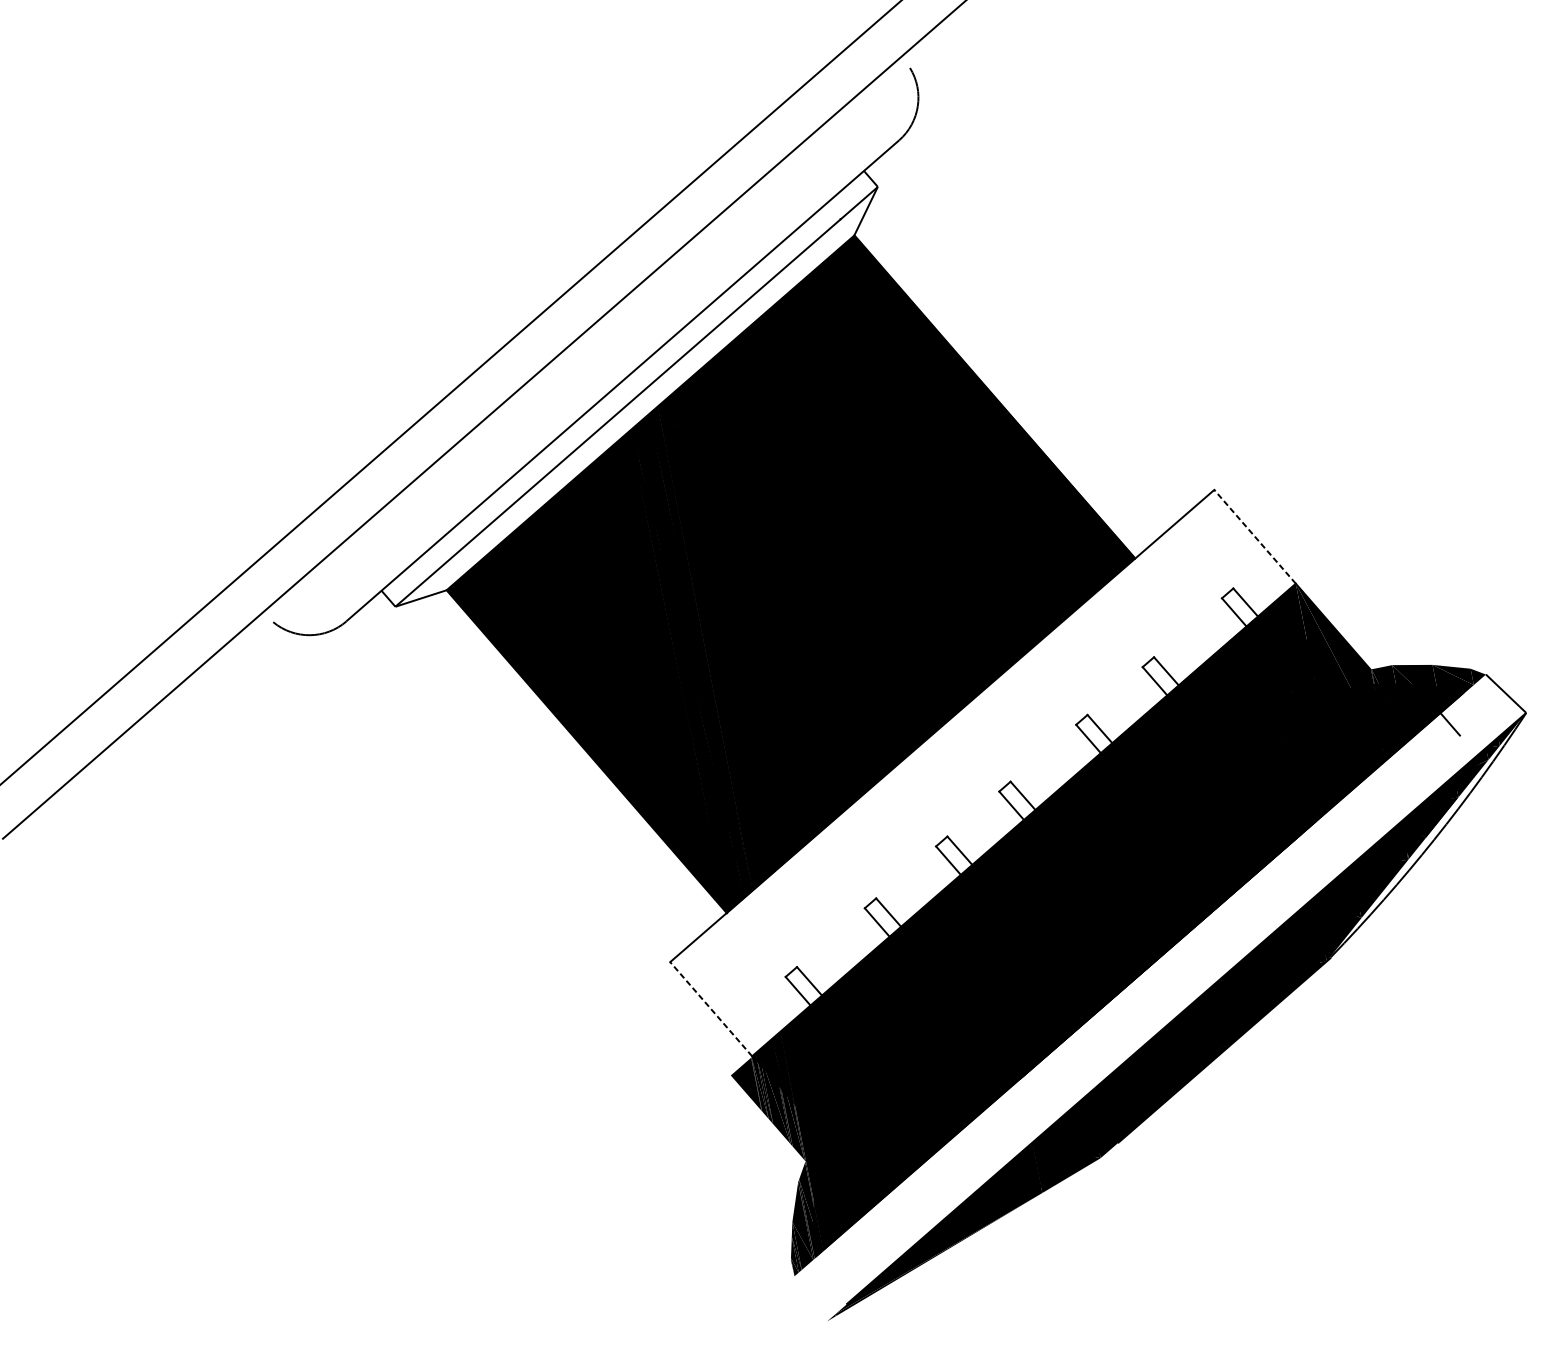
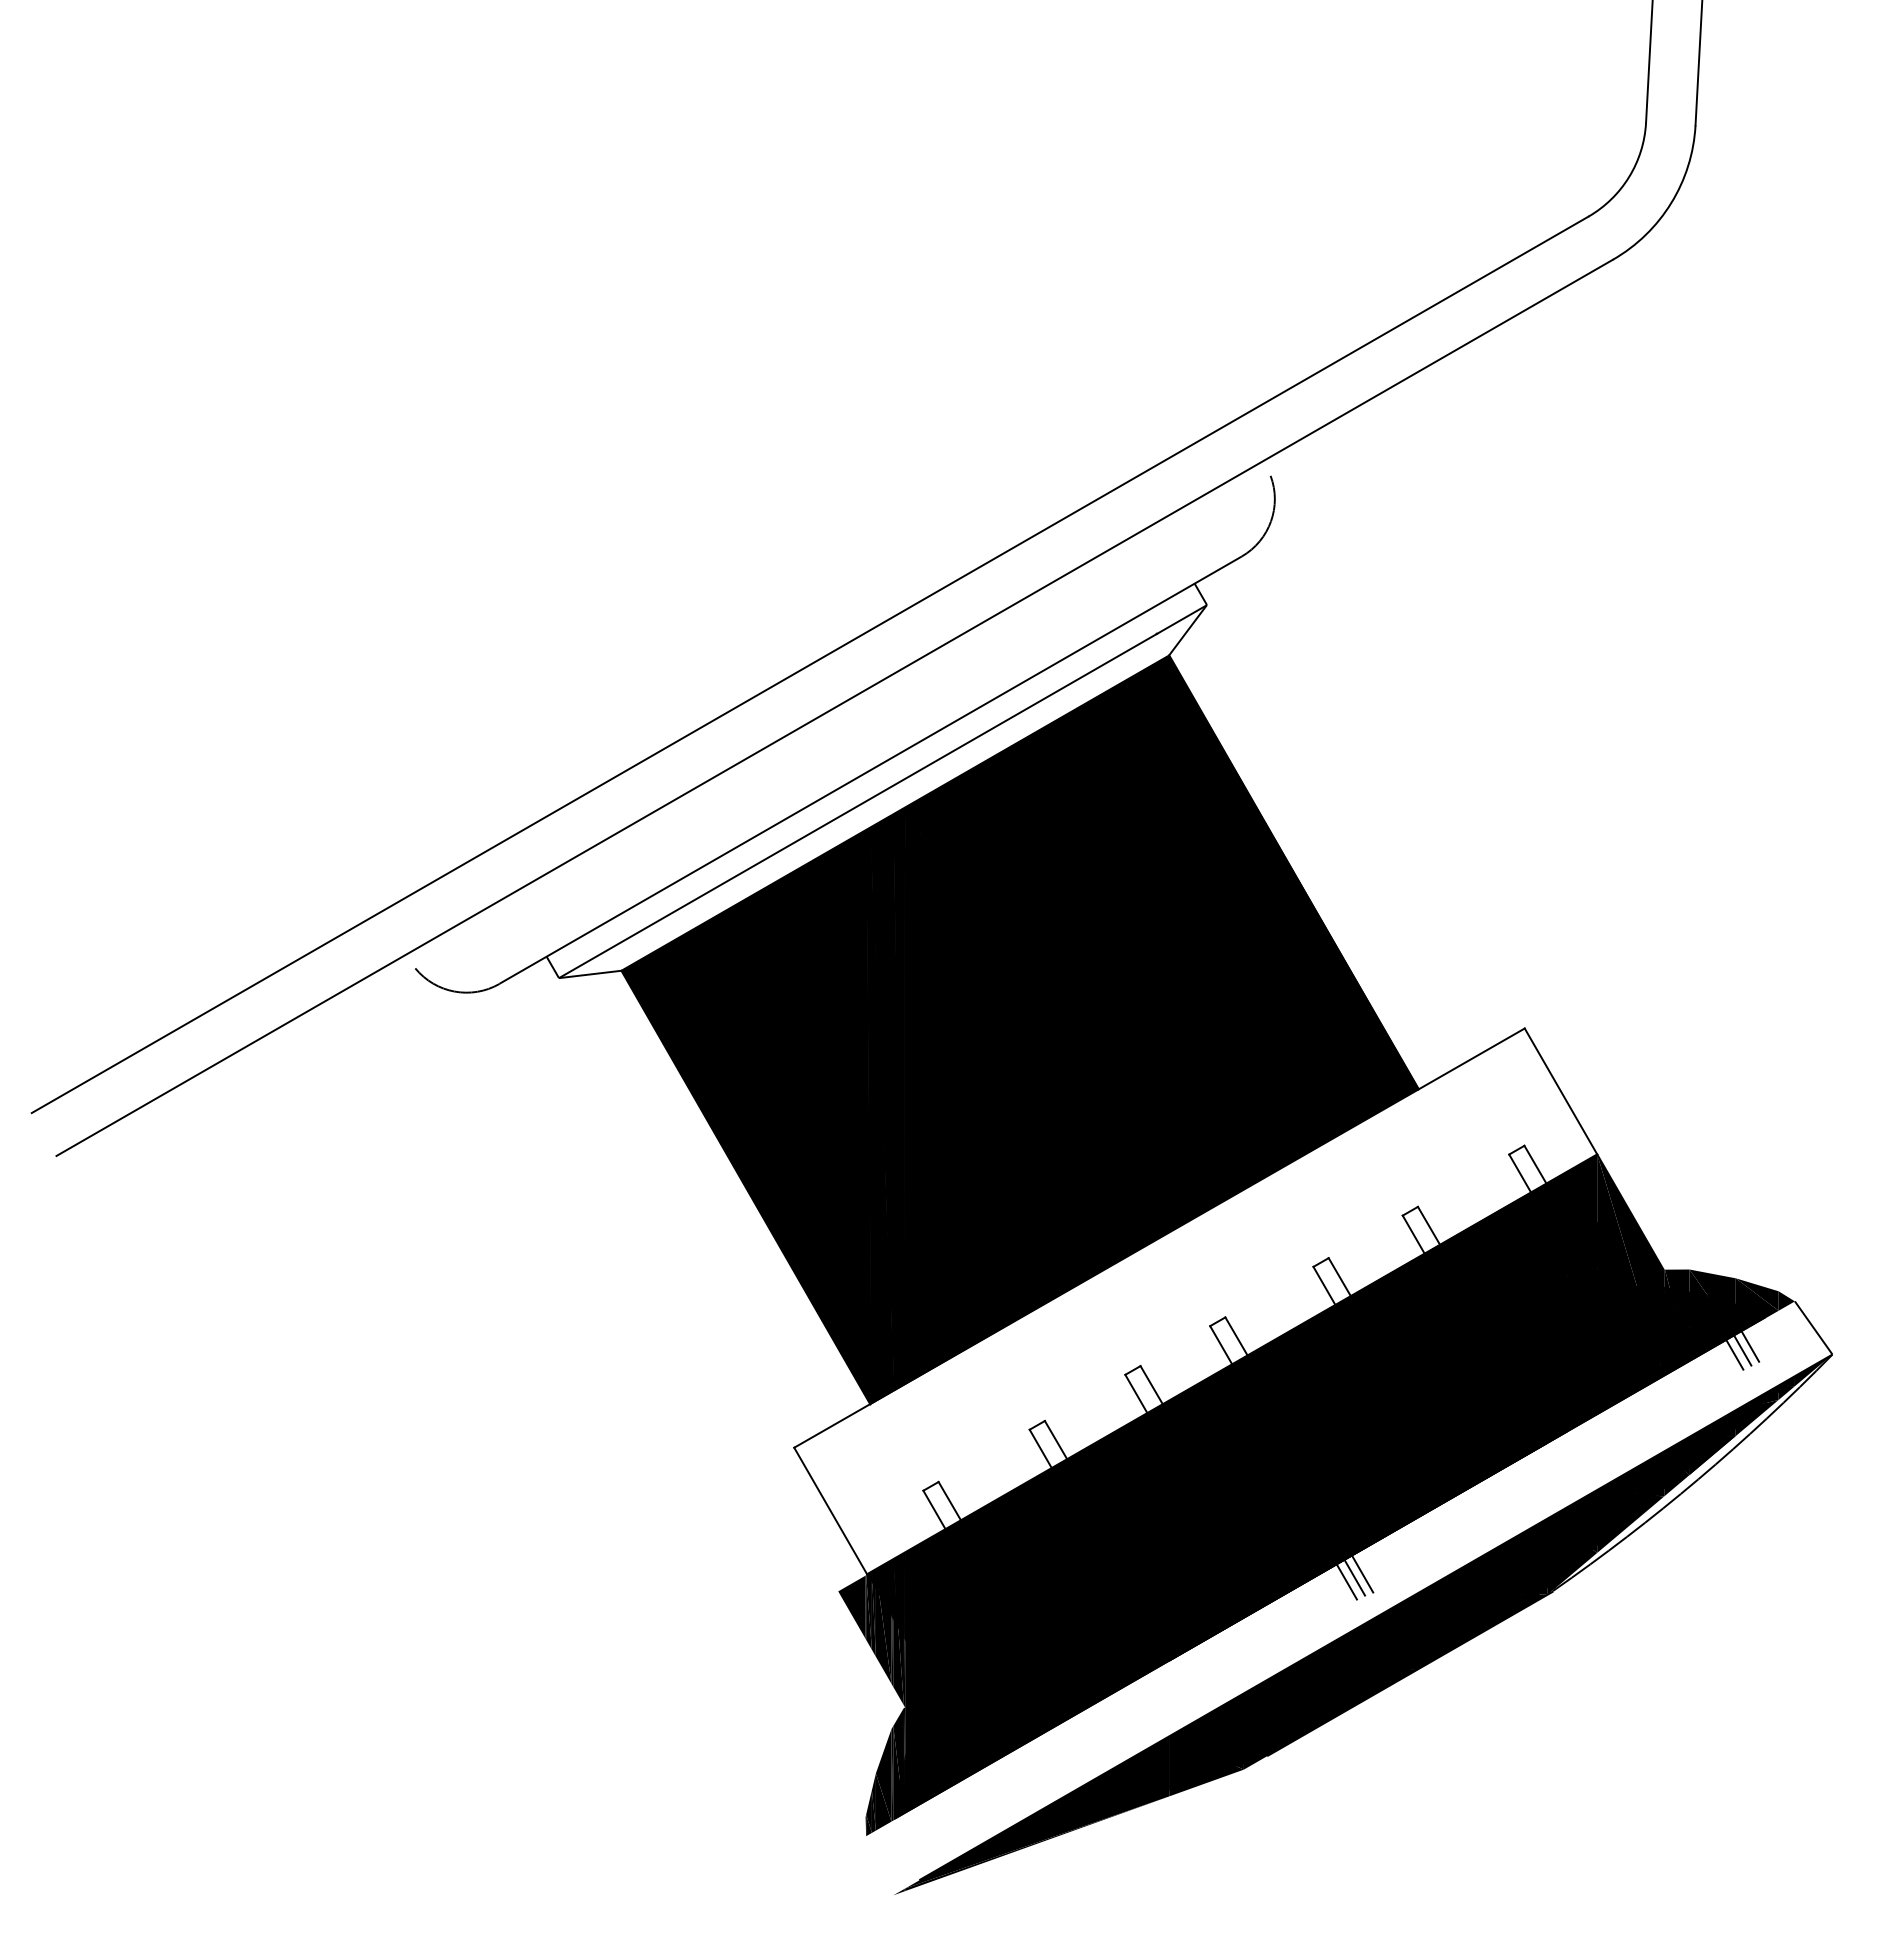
line: (1254, 536) -> (1560, 1091), dashed -> solid
line: (1456, 719) -> (1750, 1346), added
line: (1444, 729) -> (1734, 1354), added
line: (1168, 974) -> (1362, 1574), added
line: (1161, 978) -> (1354, 1577), added
line: (1155, 984) -> (1346, 1582), added
line: (710, 1008) -> (830, 1510), dashed -> solid

